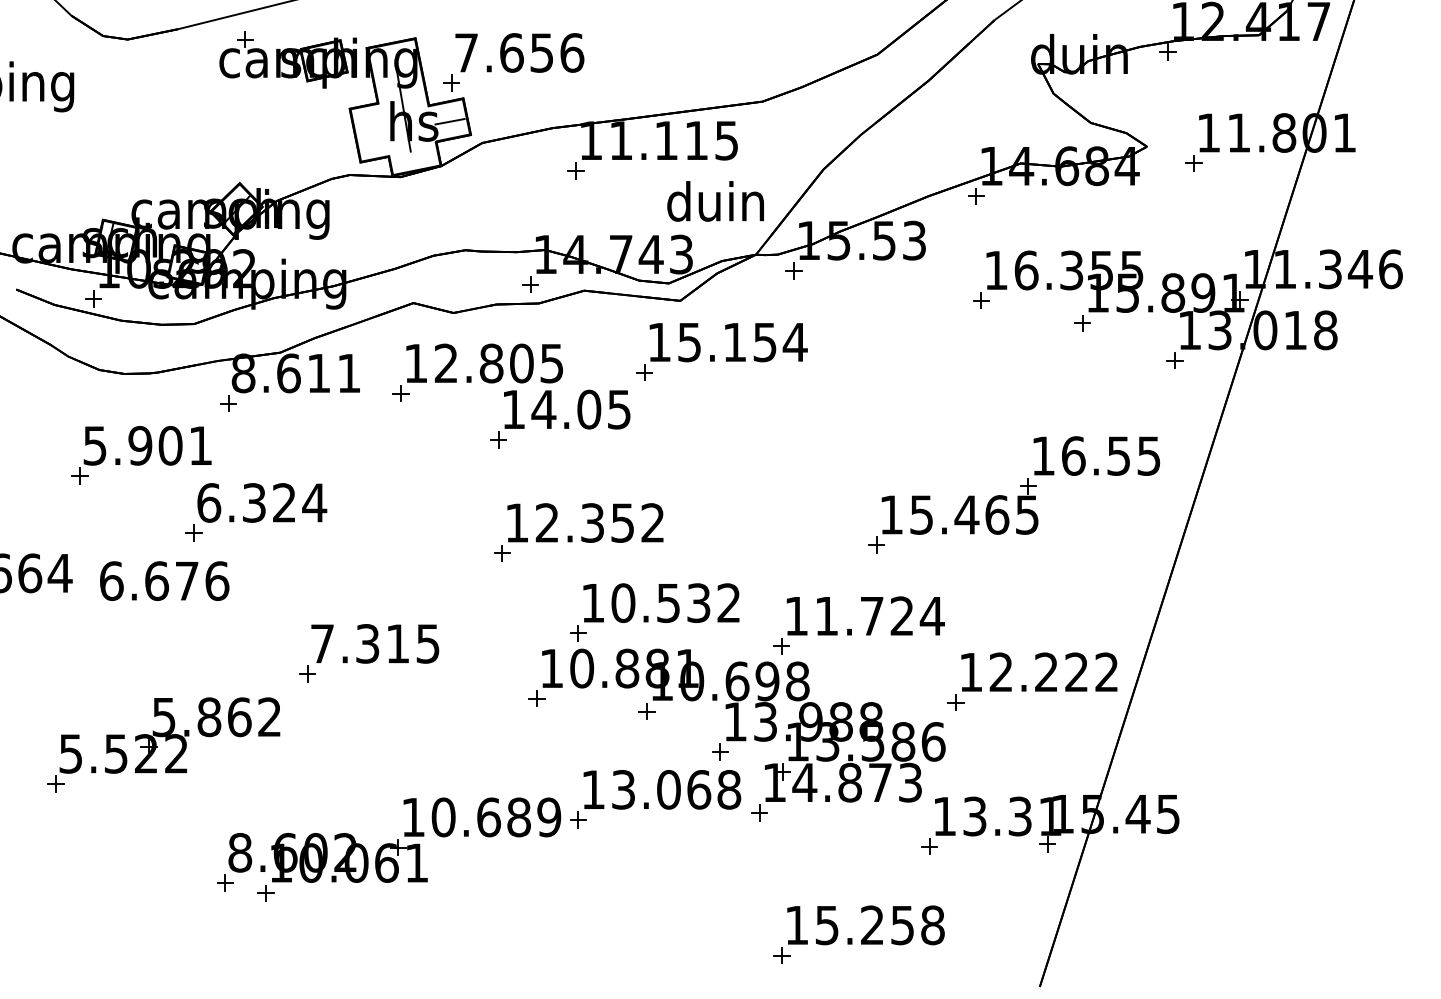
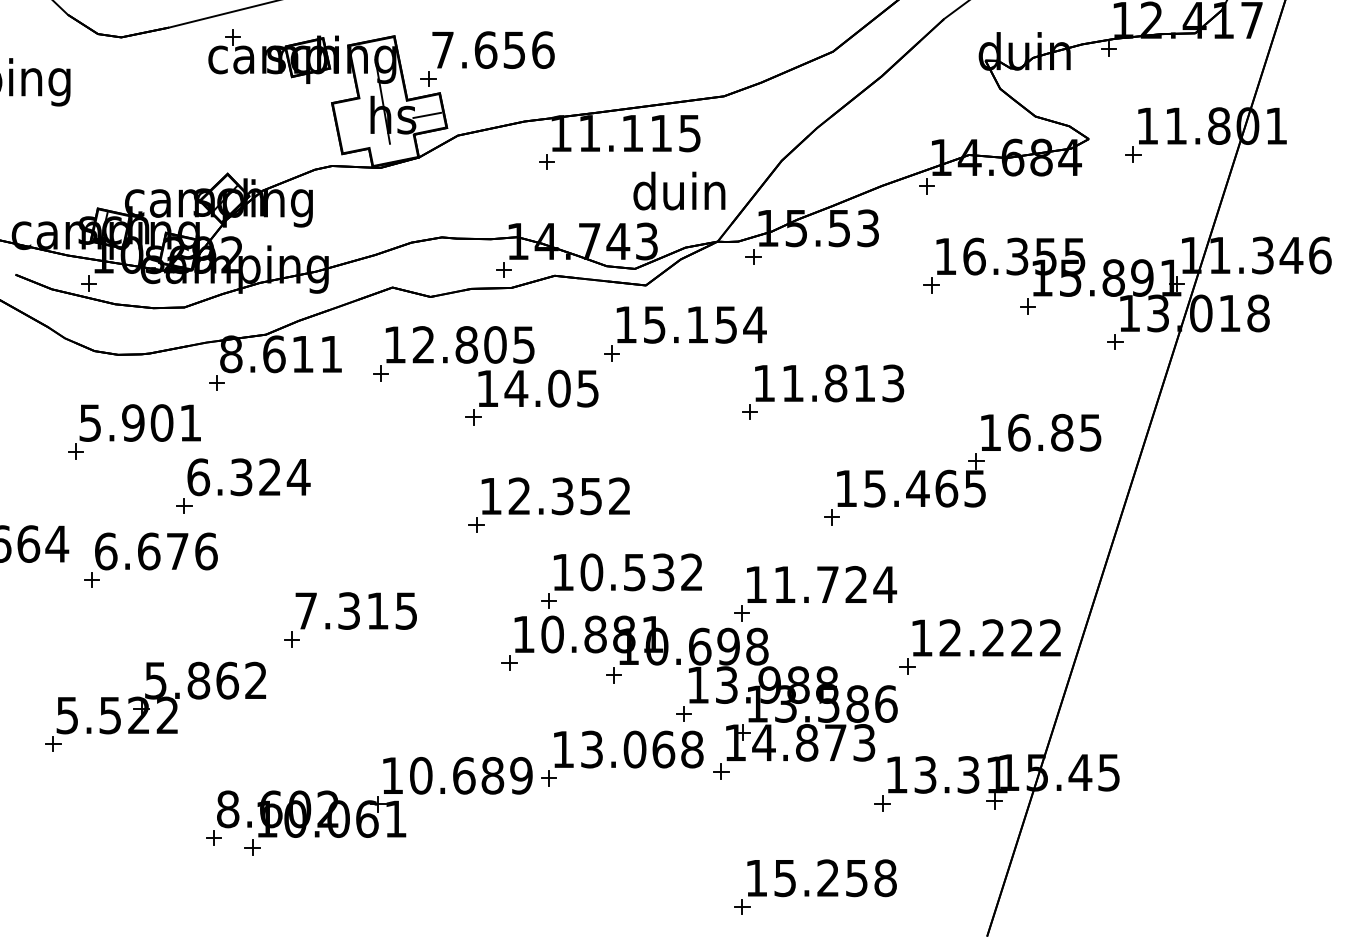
part: (867, 412) -> (823, 391), added
text: (1119, 455) -> (1062, 432), 16.55 -> 16.85
part: (96, 610) -> (91, 579), added

